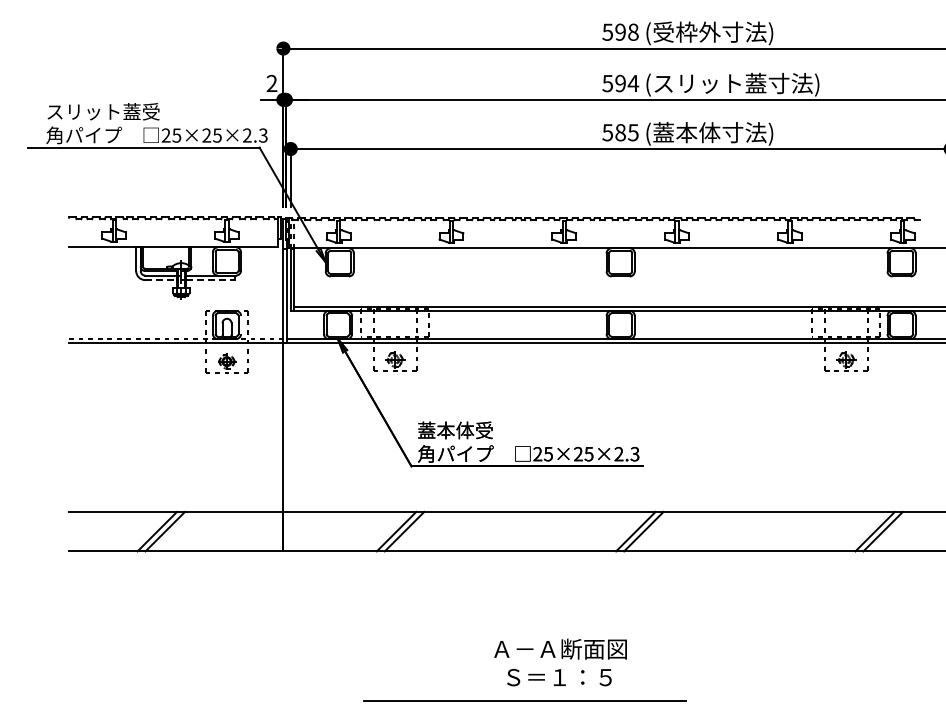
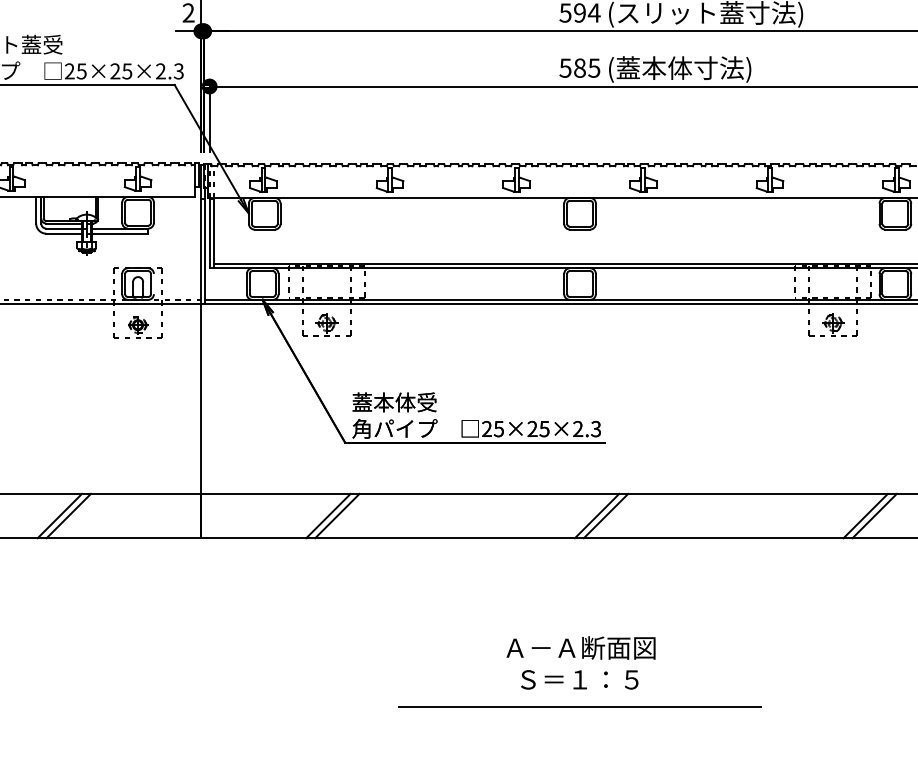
line: (161, 280) -> (64, 234), dashed -> solid
line: (210, 280) -> (119, 234), dashed -> solid
text: (560, 662) -> (580, 662), moved
line: (524, 700) -> (579, 705), moved

